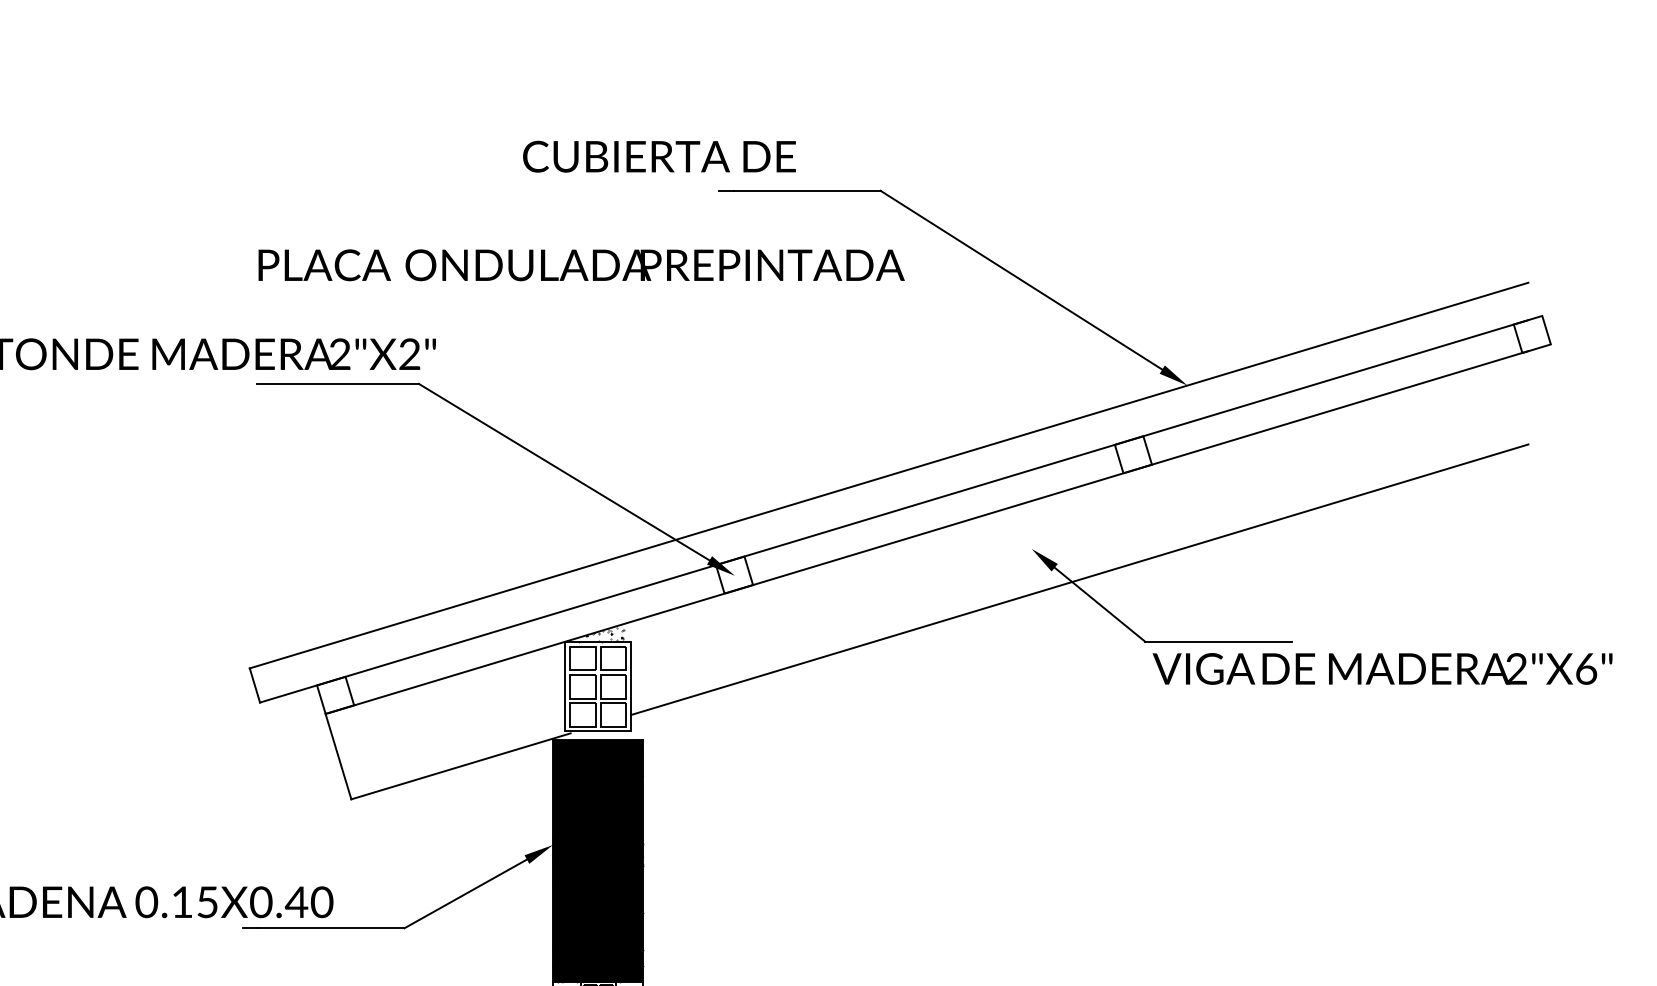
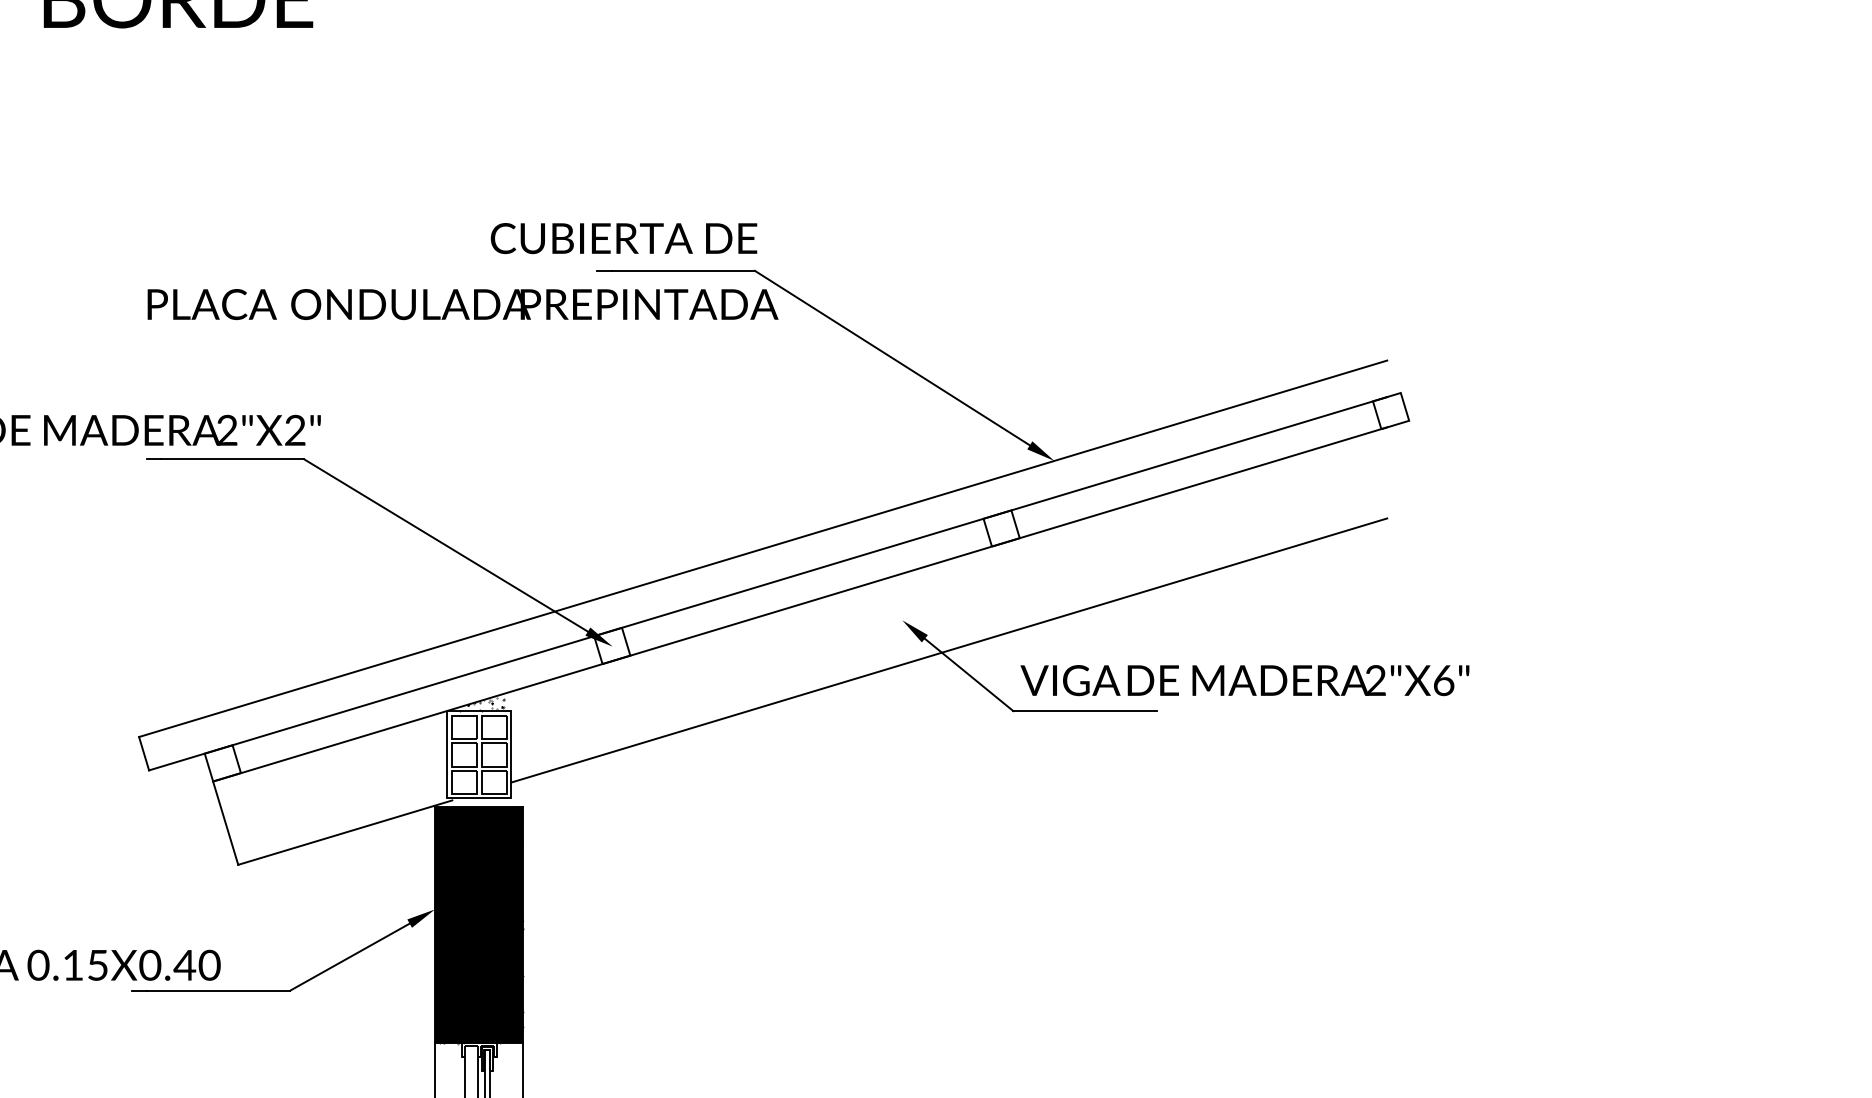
text: (658, 156) -> (623, 238), moved
text: (581, 265) -> (462, 304), moved
text: (1382, 668) -> (1244, 680), moved

